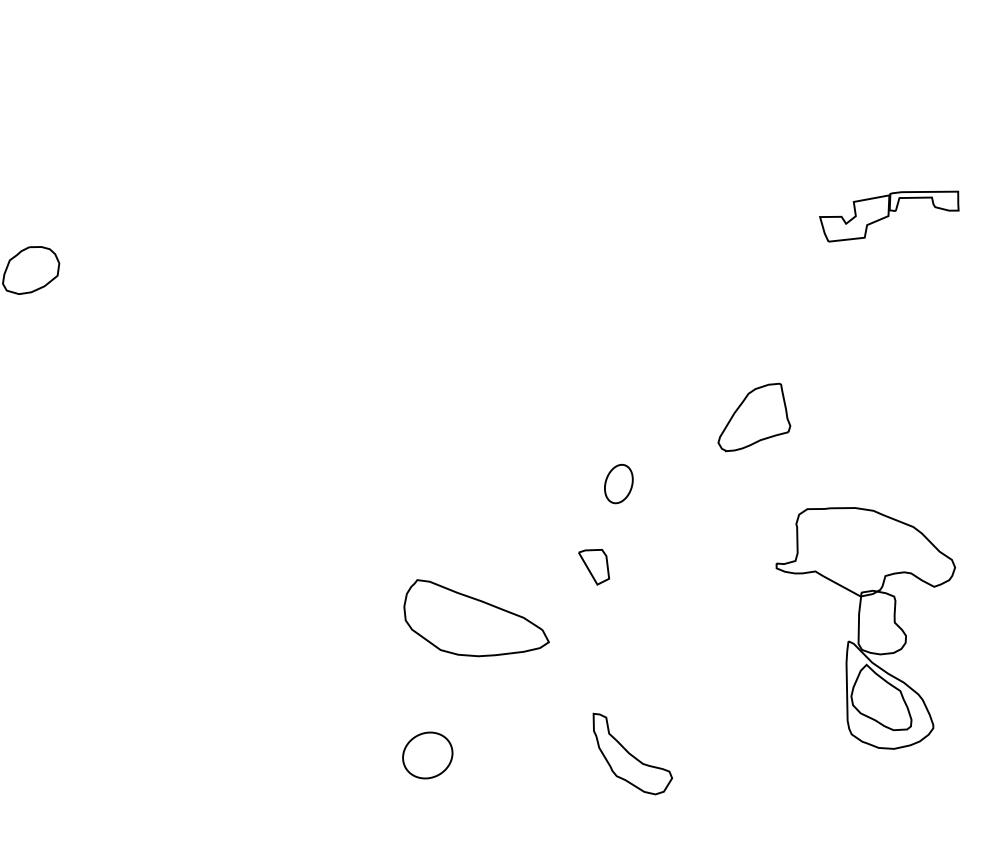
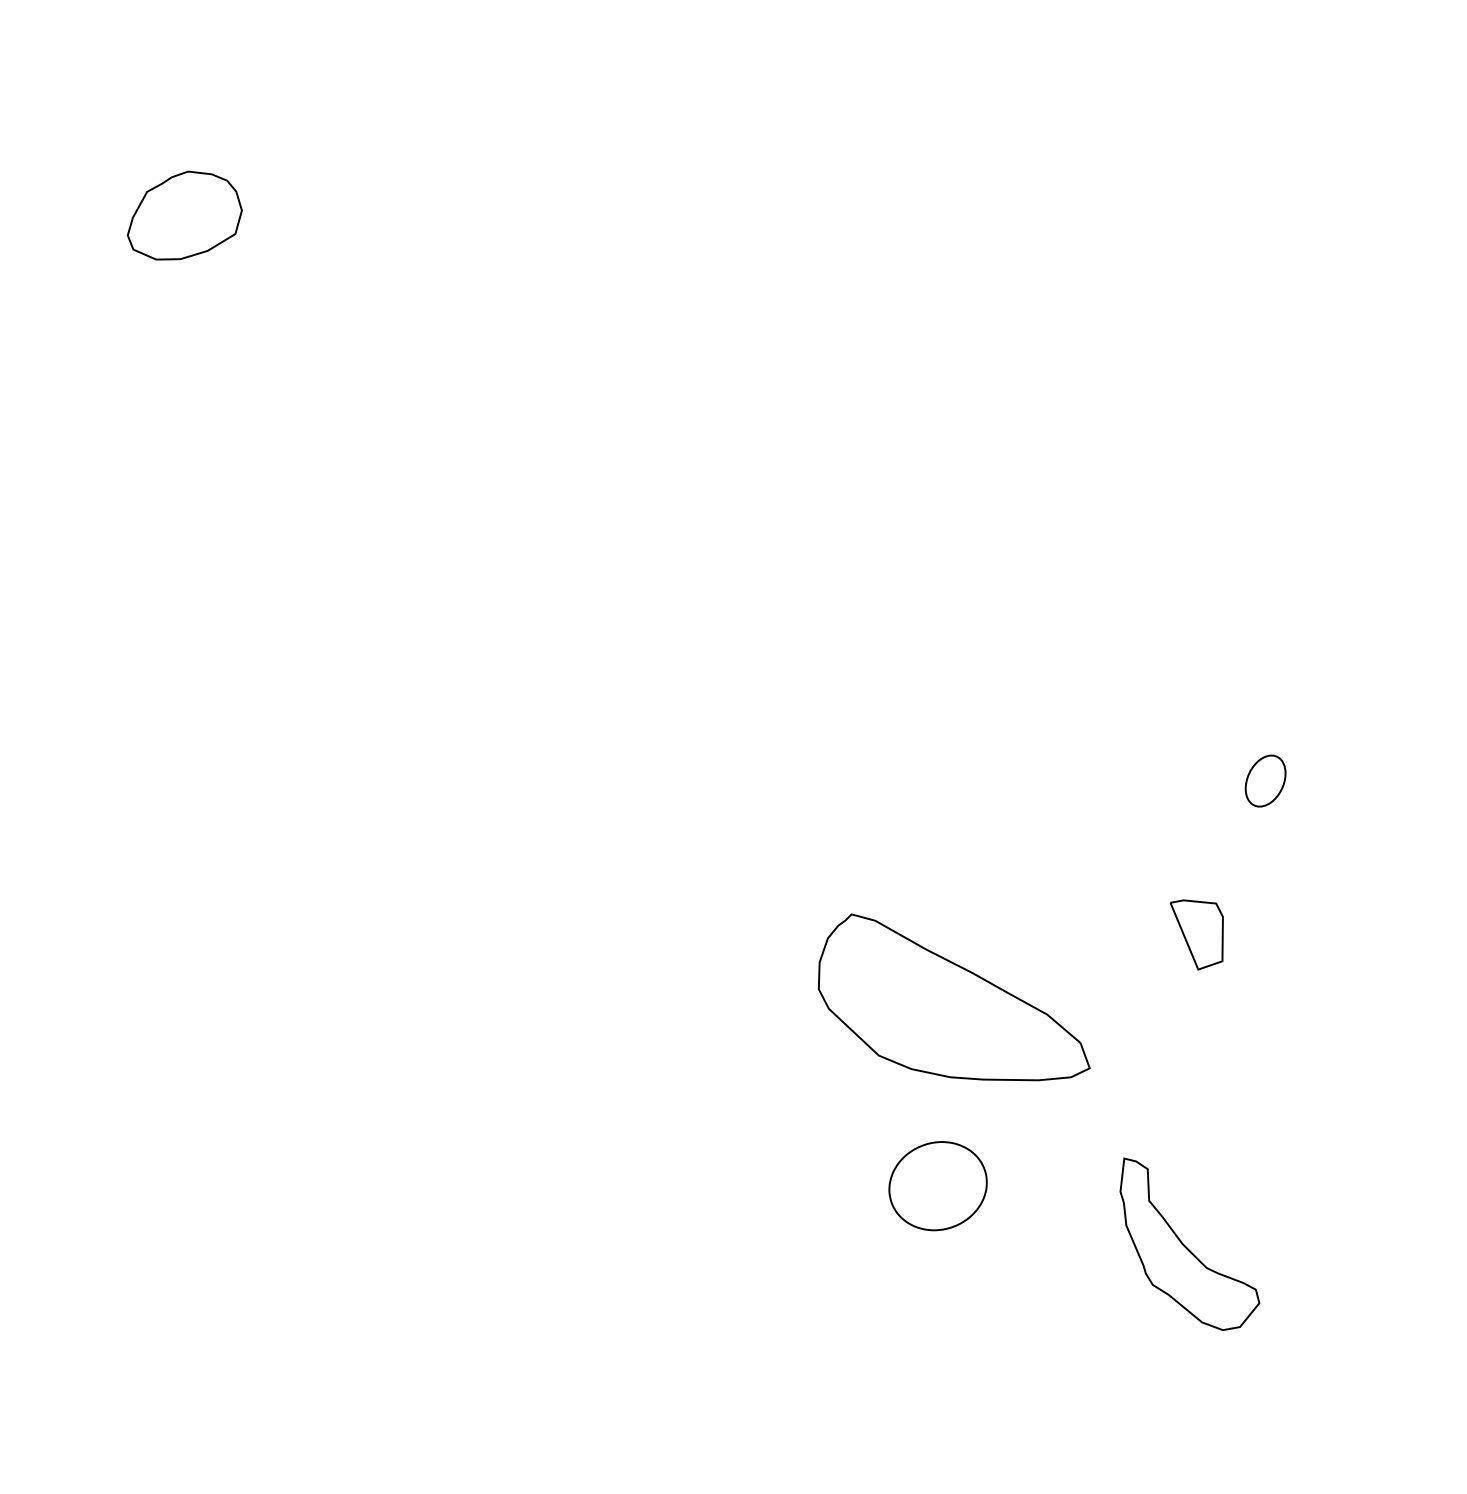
part: (618, 484) -> (1264, 781), size x0.7
part: (632, 753) -> (1189, 1245), moved
part: (427, 755) -> (937, 1186), moved

